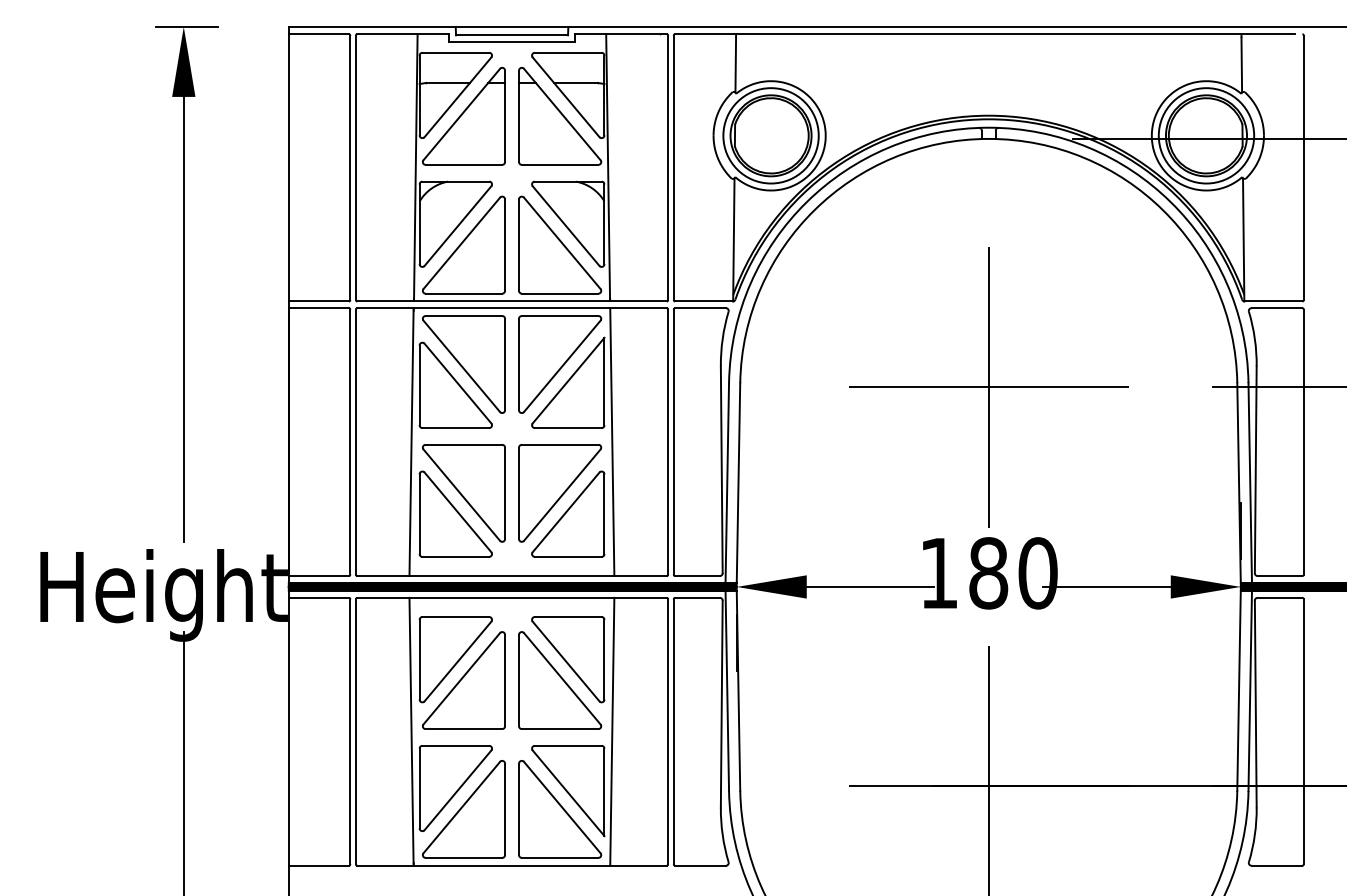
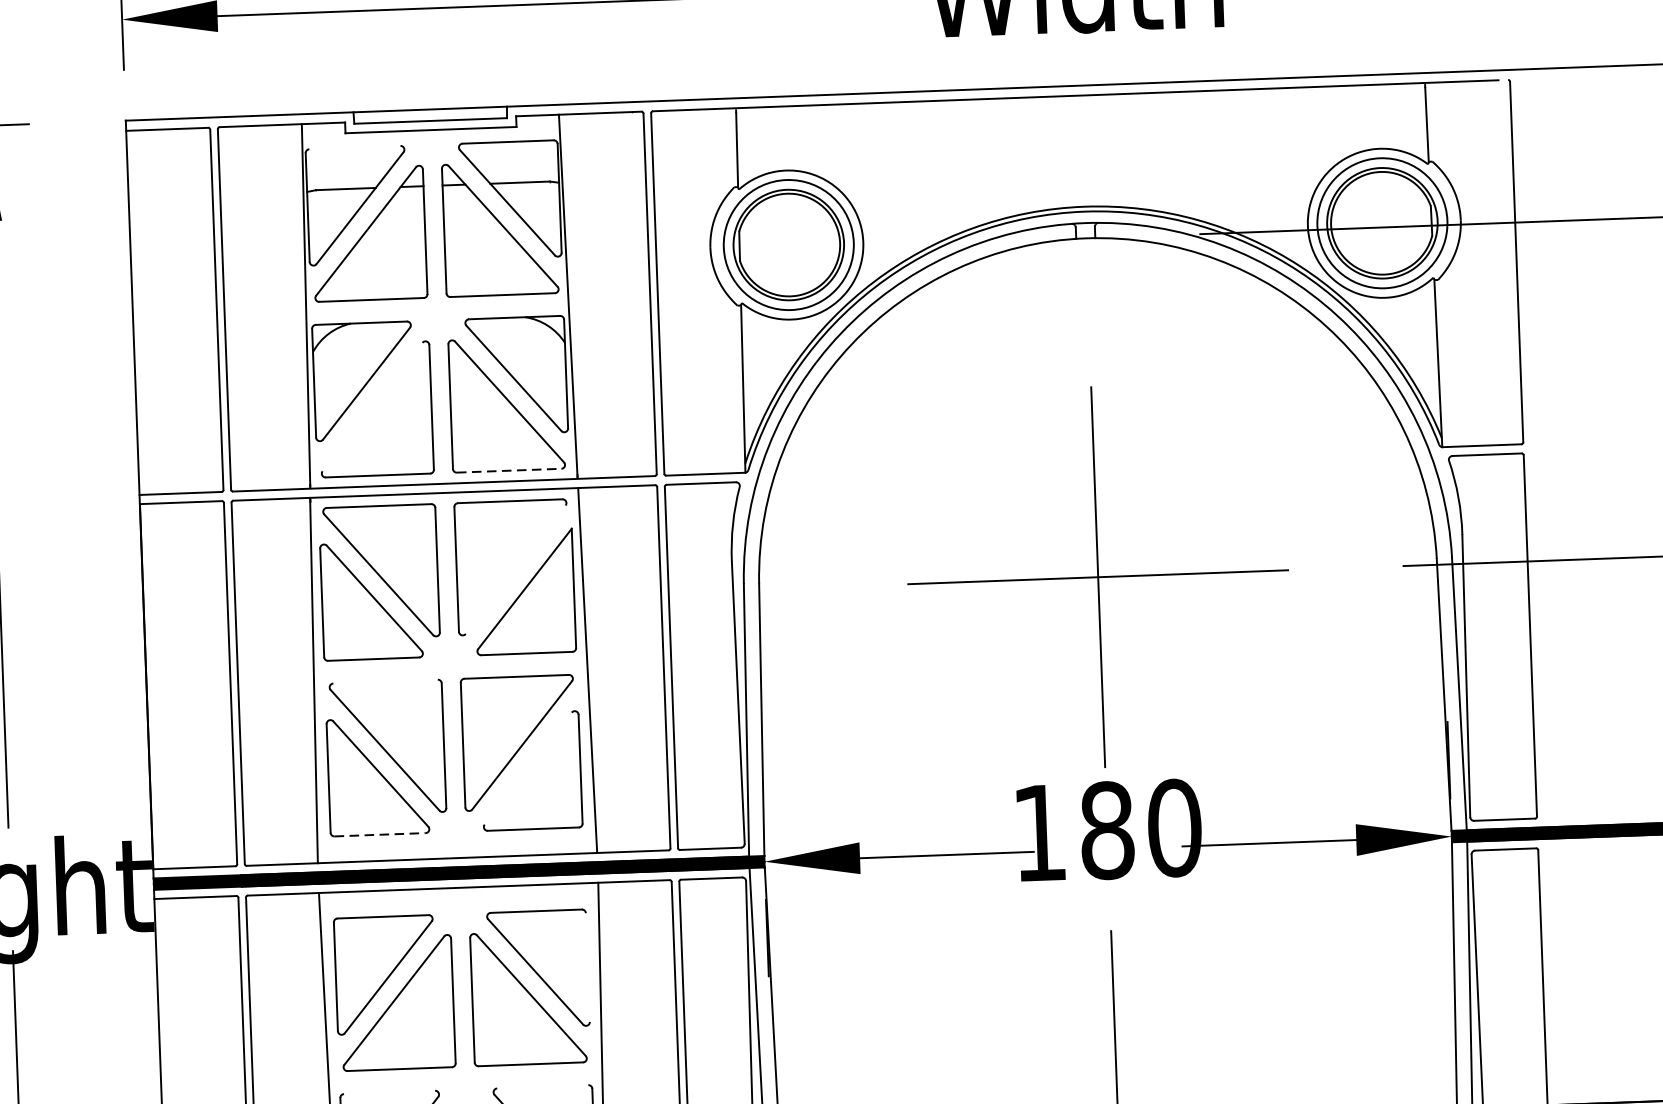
line: (455, 52) -> (354, 147), removed
line: (461, 243) -> (372, 407), removed
line: (560, 293) -> (509, 470), solid -> dashed
line: (562, 366) -> (516, 569), removed
line: (463, 444) -> (384, 681), removed
line: (565, 512) -> (527, 768), removed
line: (456, 556) -> (380, 834), solid -> dashed
line: (604, 659) -> (587, 967), removed
line: (455, 745) -> (389, 1091), removed
line: (567, 745) -> (541, 1086), removed

